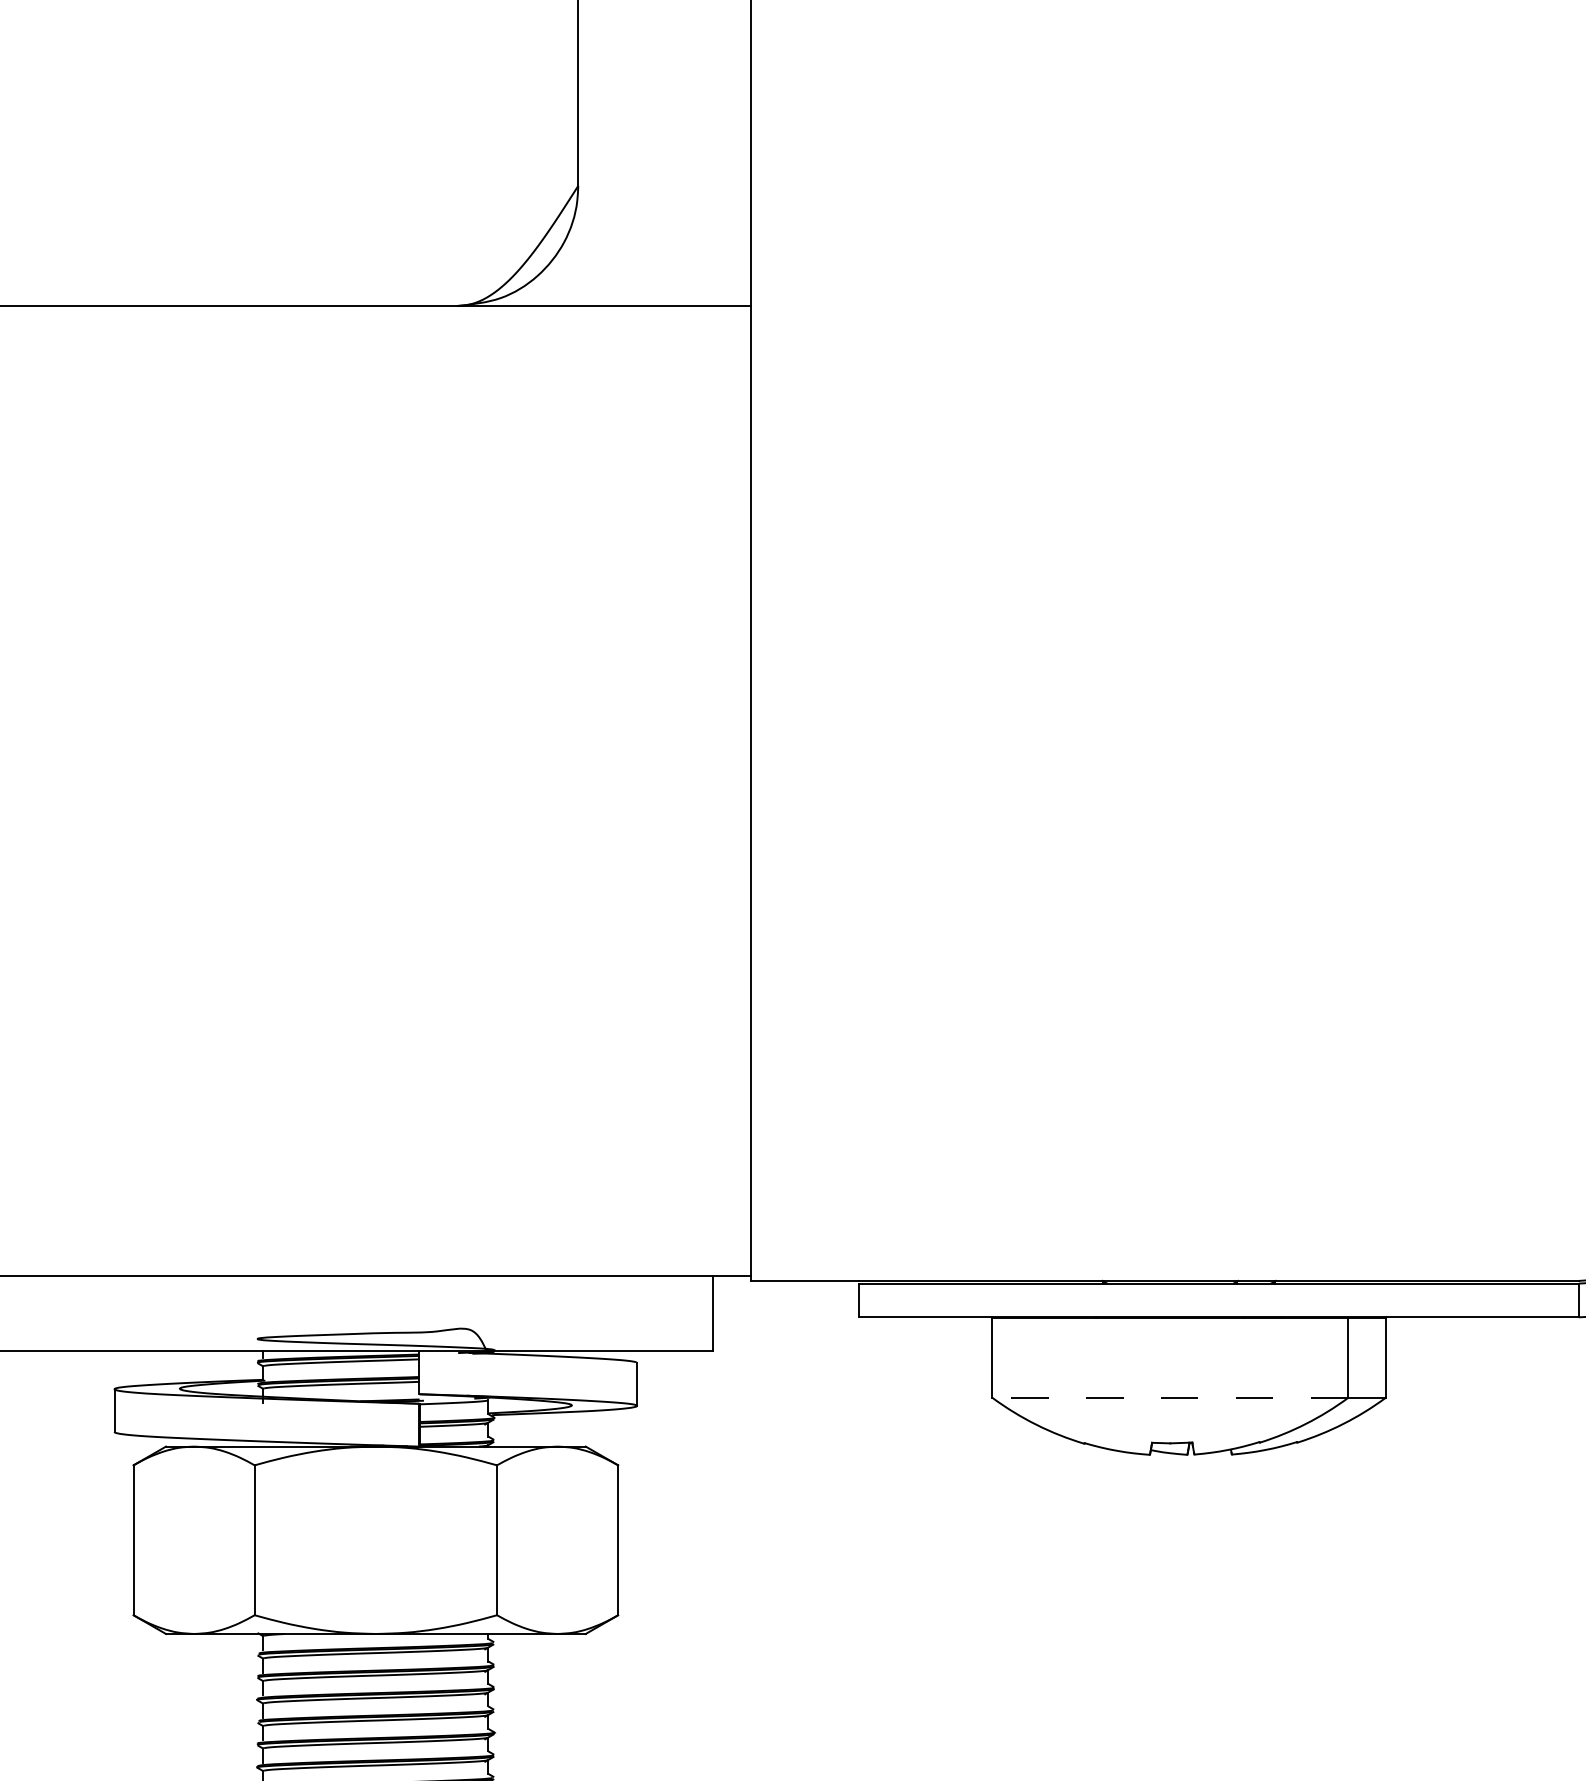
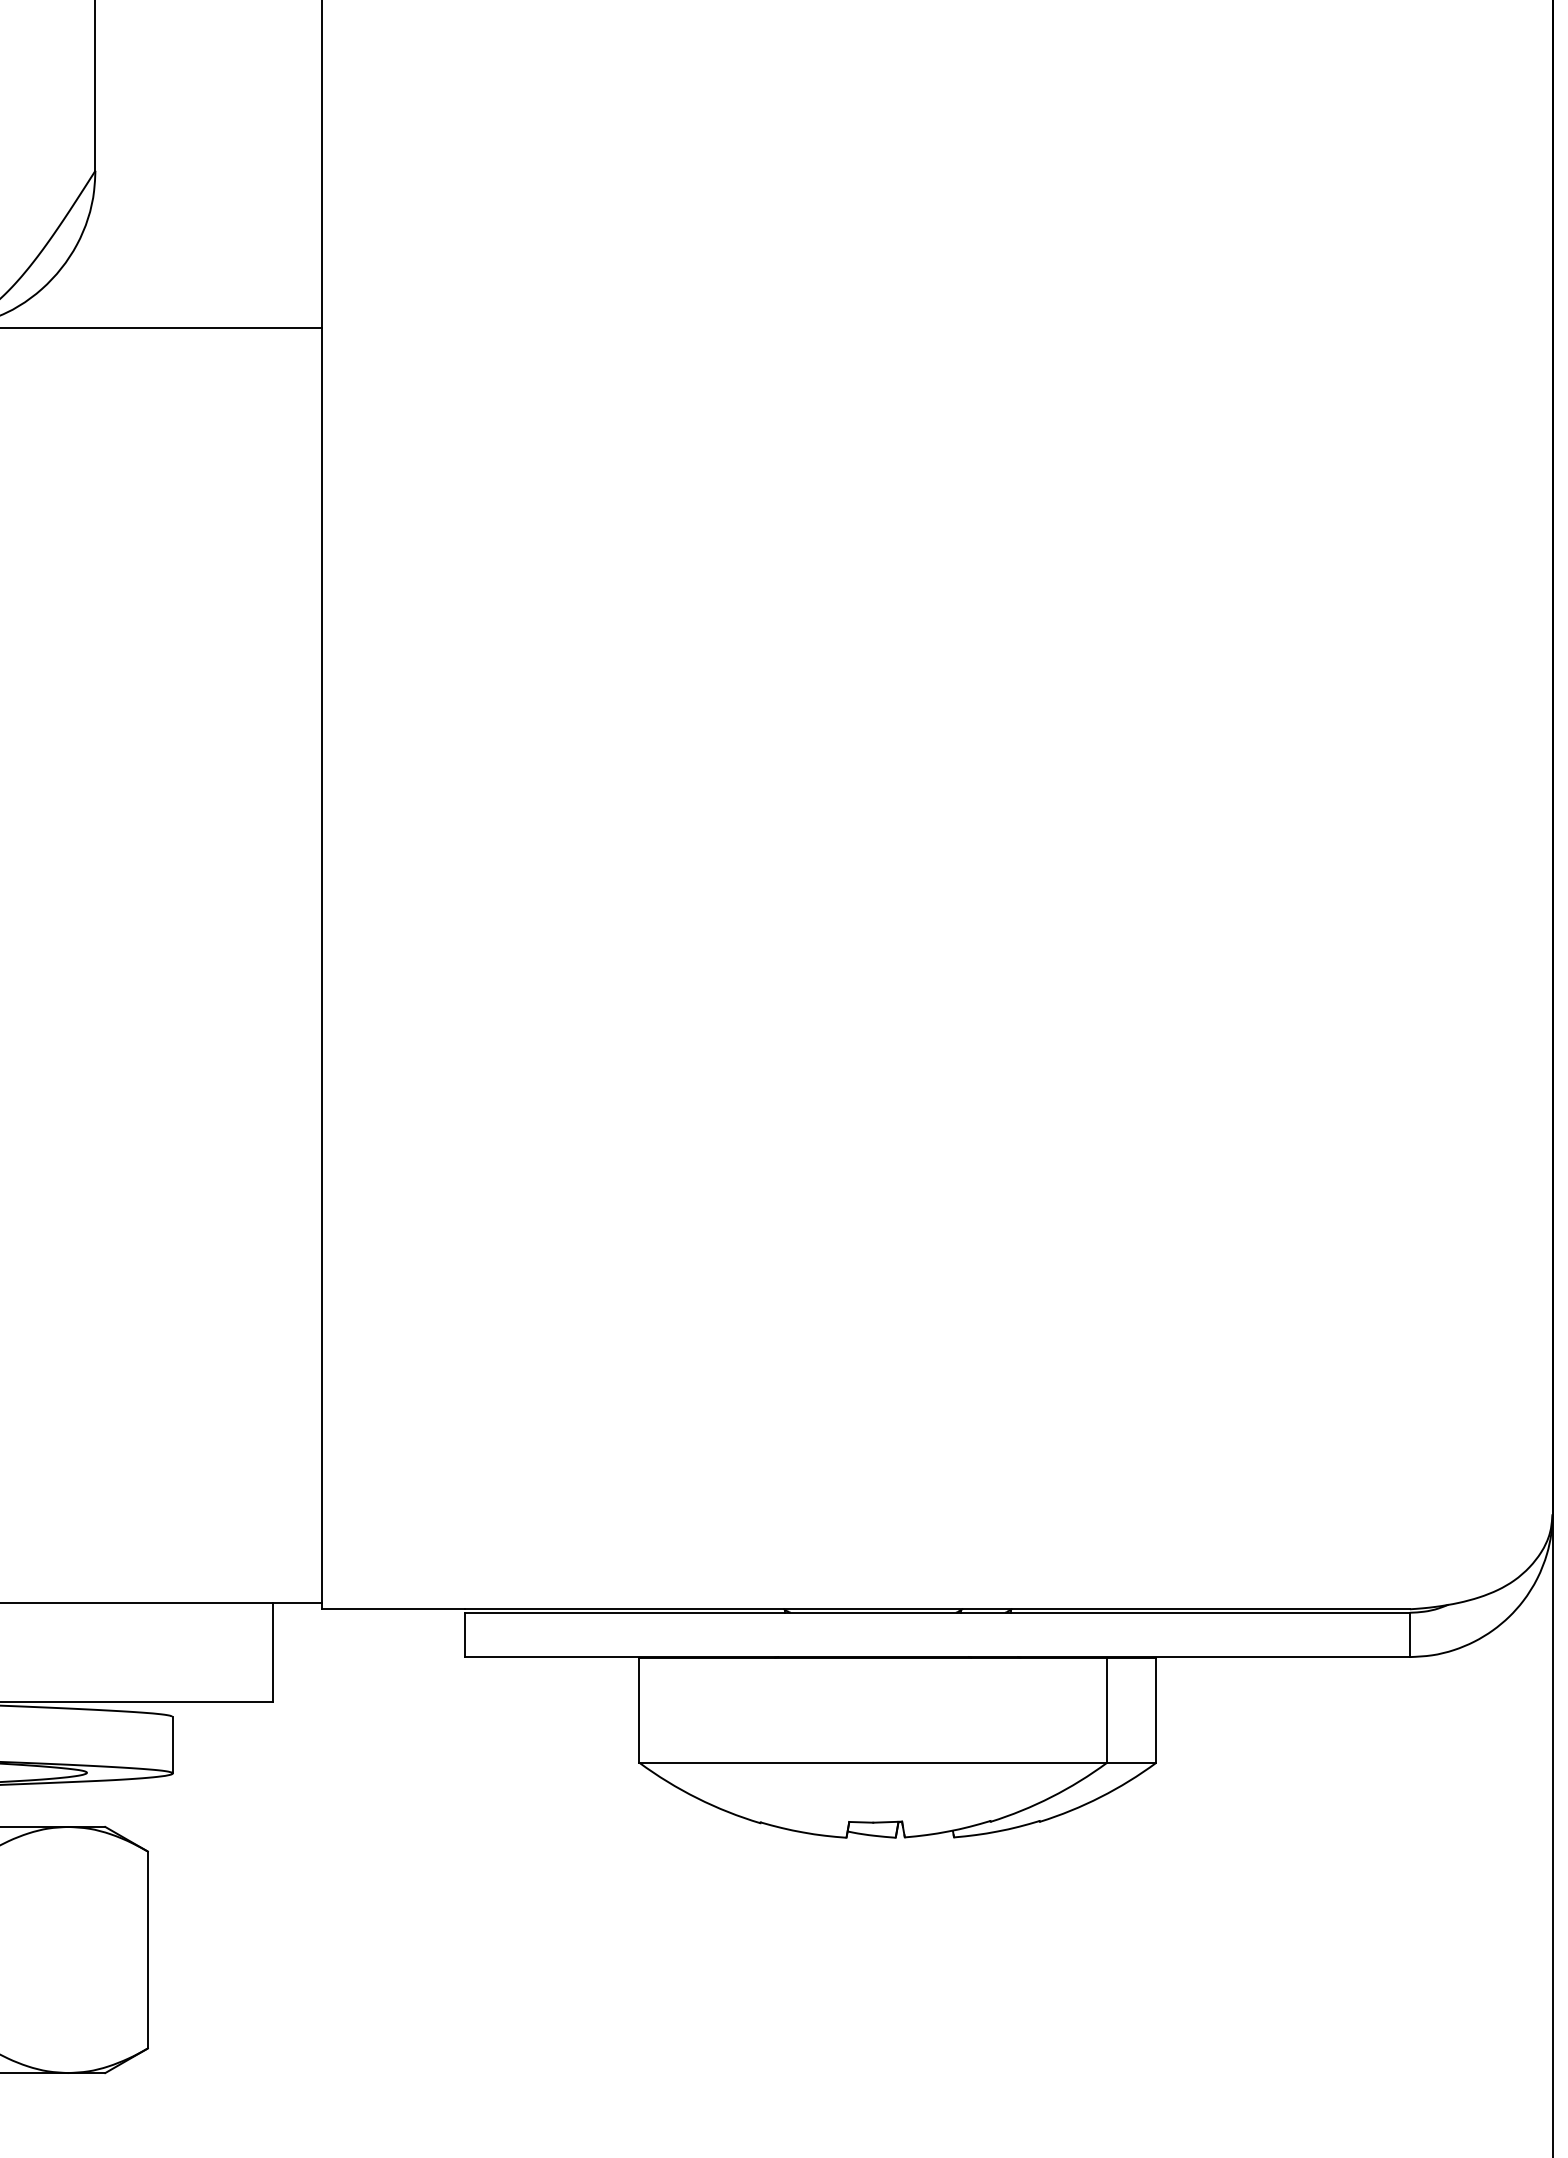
line: (1169, 1397) -> (872, 1762), dashed -> solid

